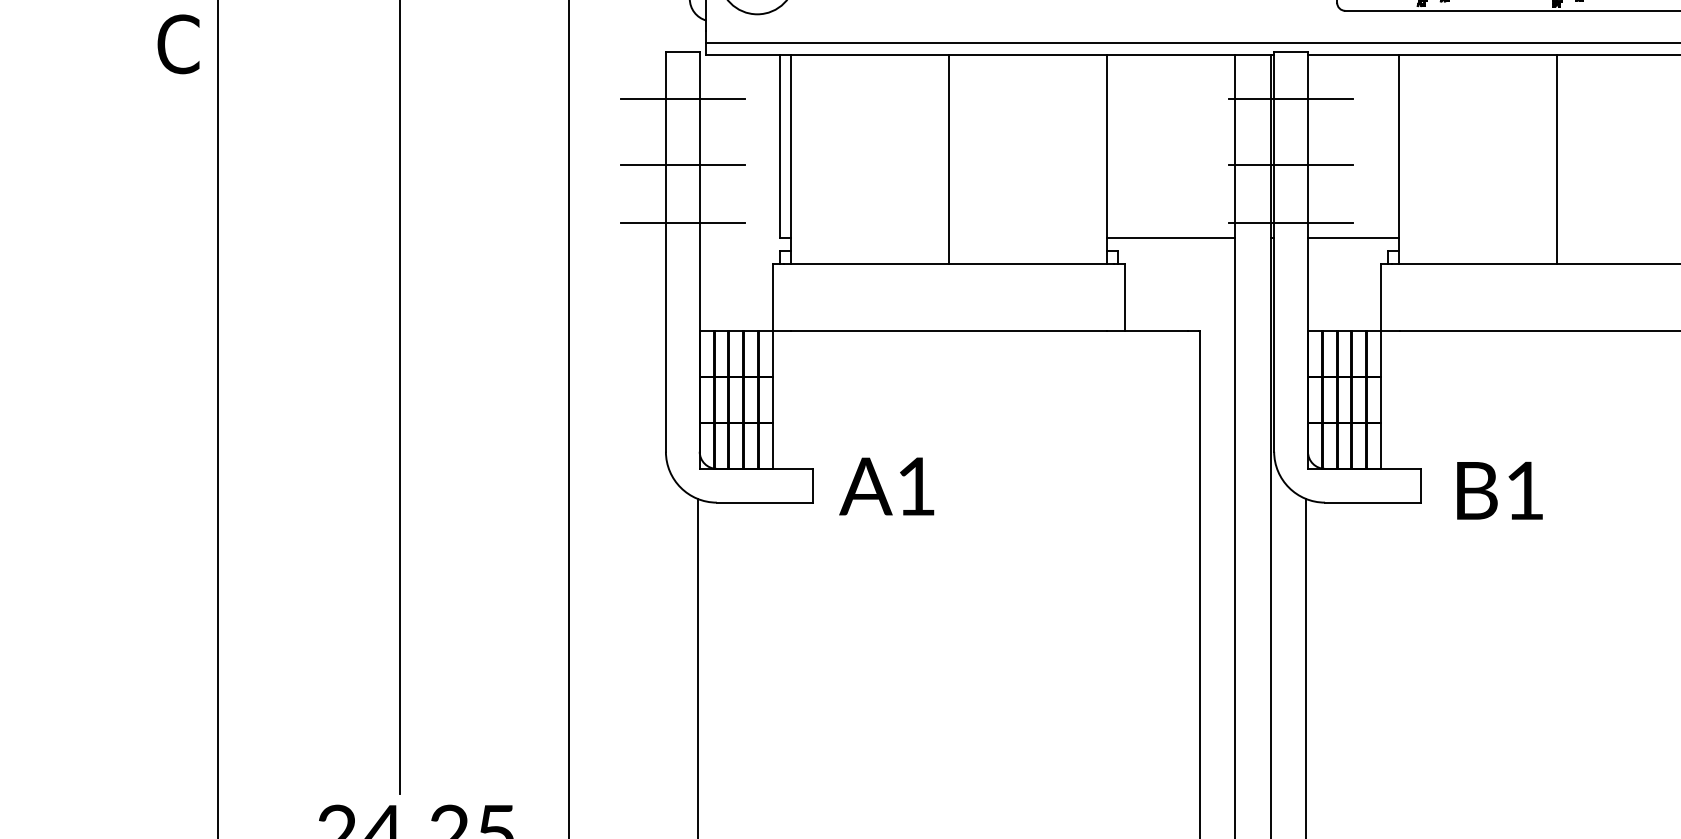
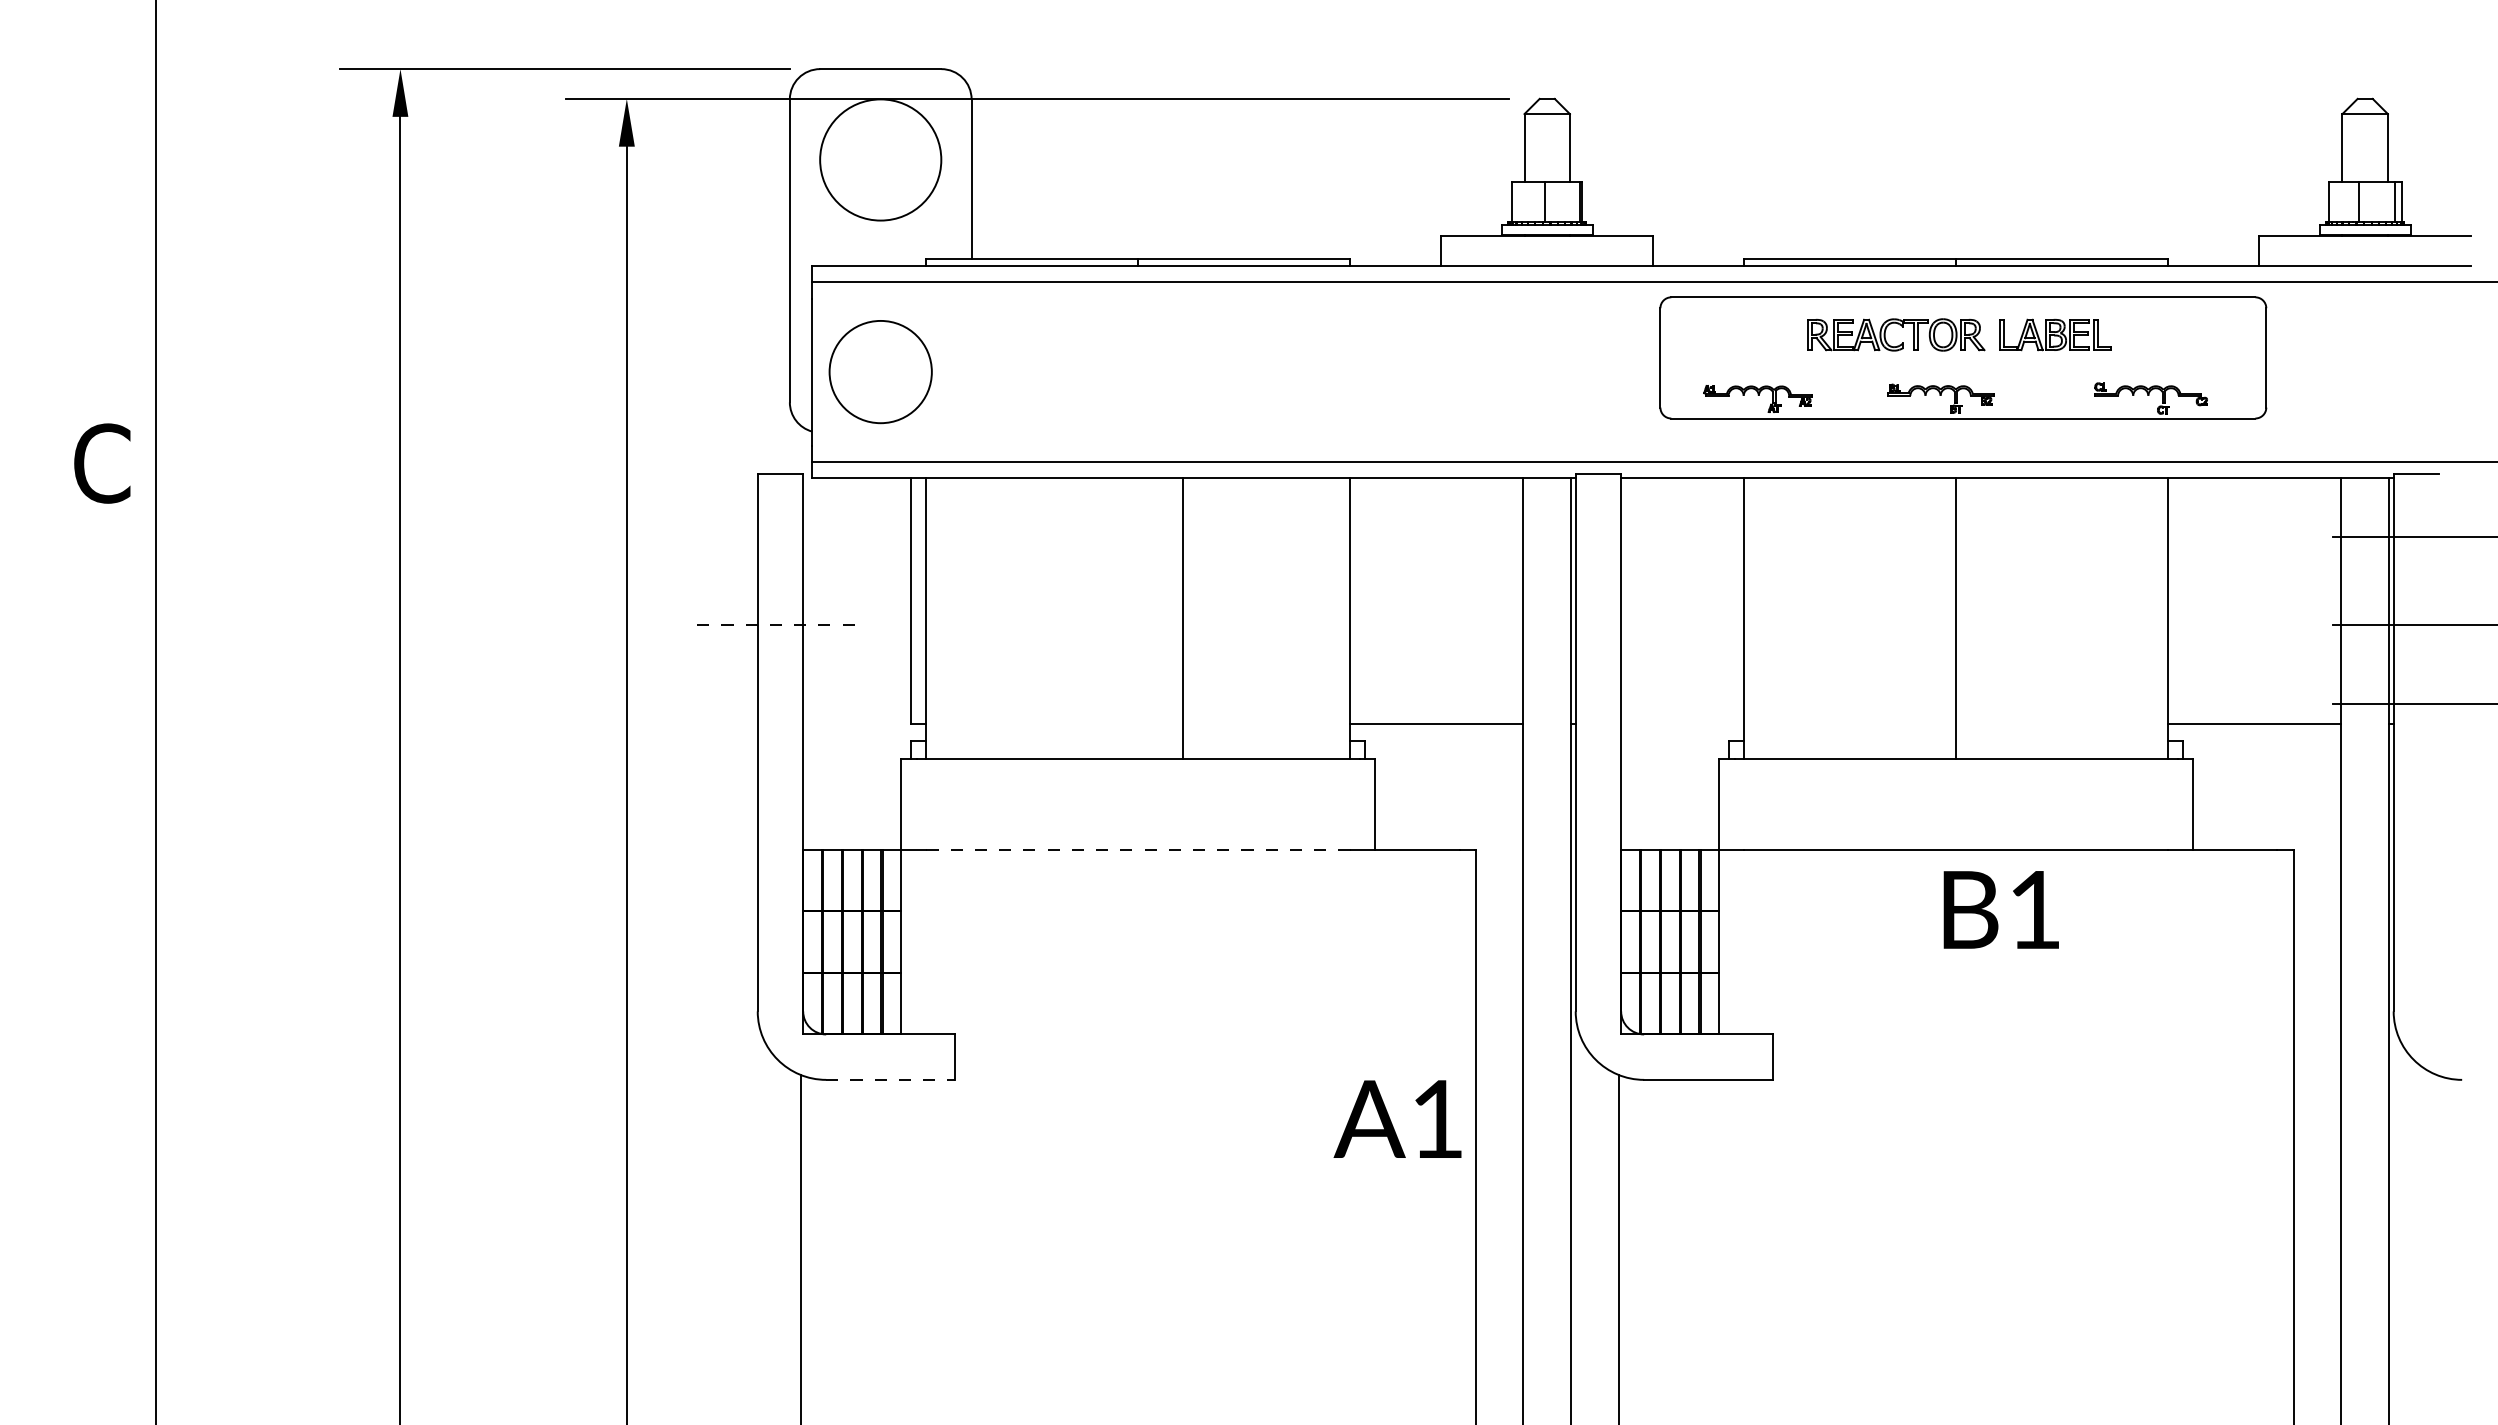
line: (682, 98) -> (780, 536), removed
line: (1291, 98) -> (1598, 536), removed
line: (949, 159) -> (1183, 618), moved
line: (682, 164) -> (780, 625), solid -> dashed
line: (1291, 164) -> (1598, 625), removed
line: (682, 223) -> (780, 704), removed
line: (1291, 223) -> (1598, 704), removed
line: (1353, 238) -> (1682, 724), removed
line: (948, 331) -> (1137, 849), solid -> dashed
text: (886, 486) -> (1397, 1118), moved
text: (1499, 490) -> (2000, 909), moved
line: (764, 502) -> (890, 1079), solid -> dashed

